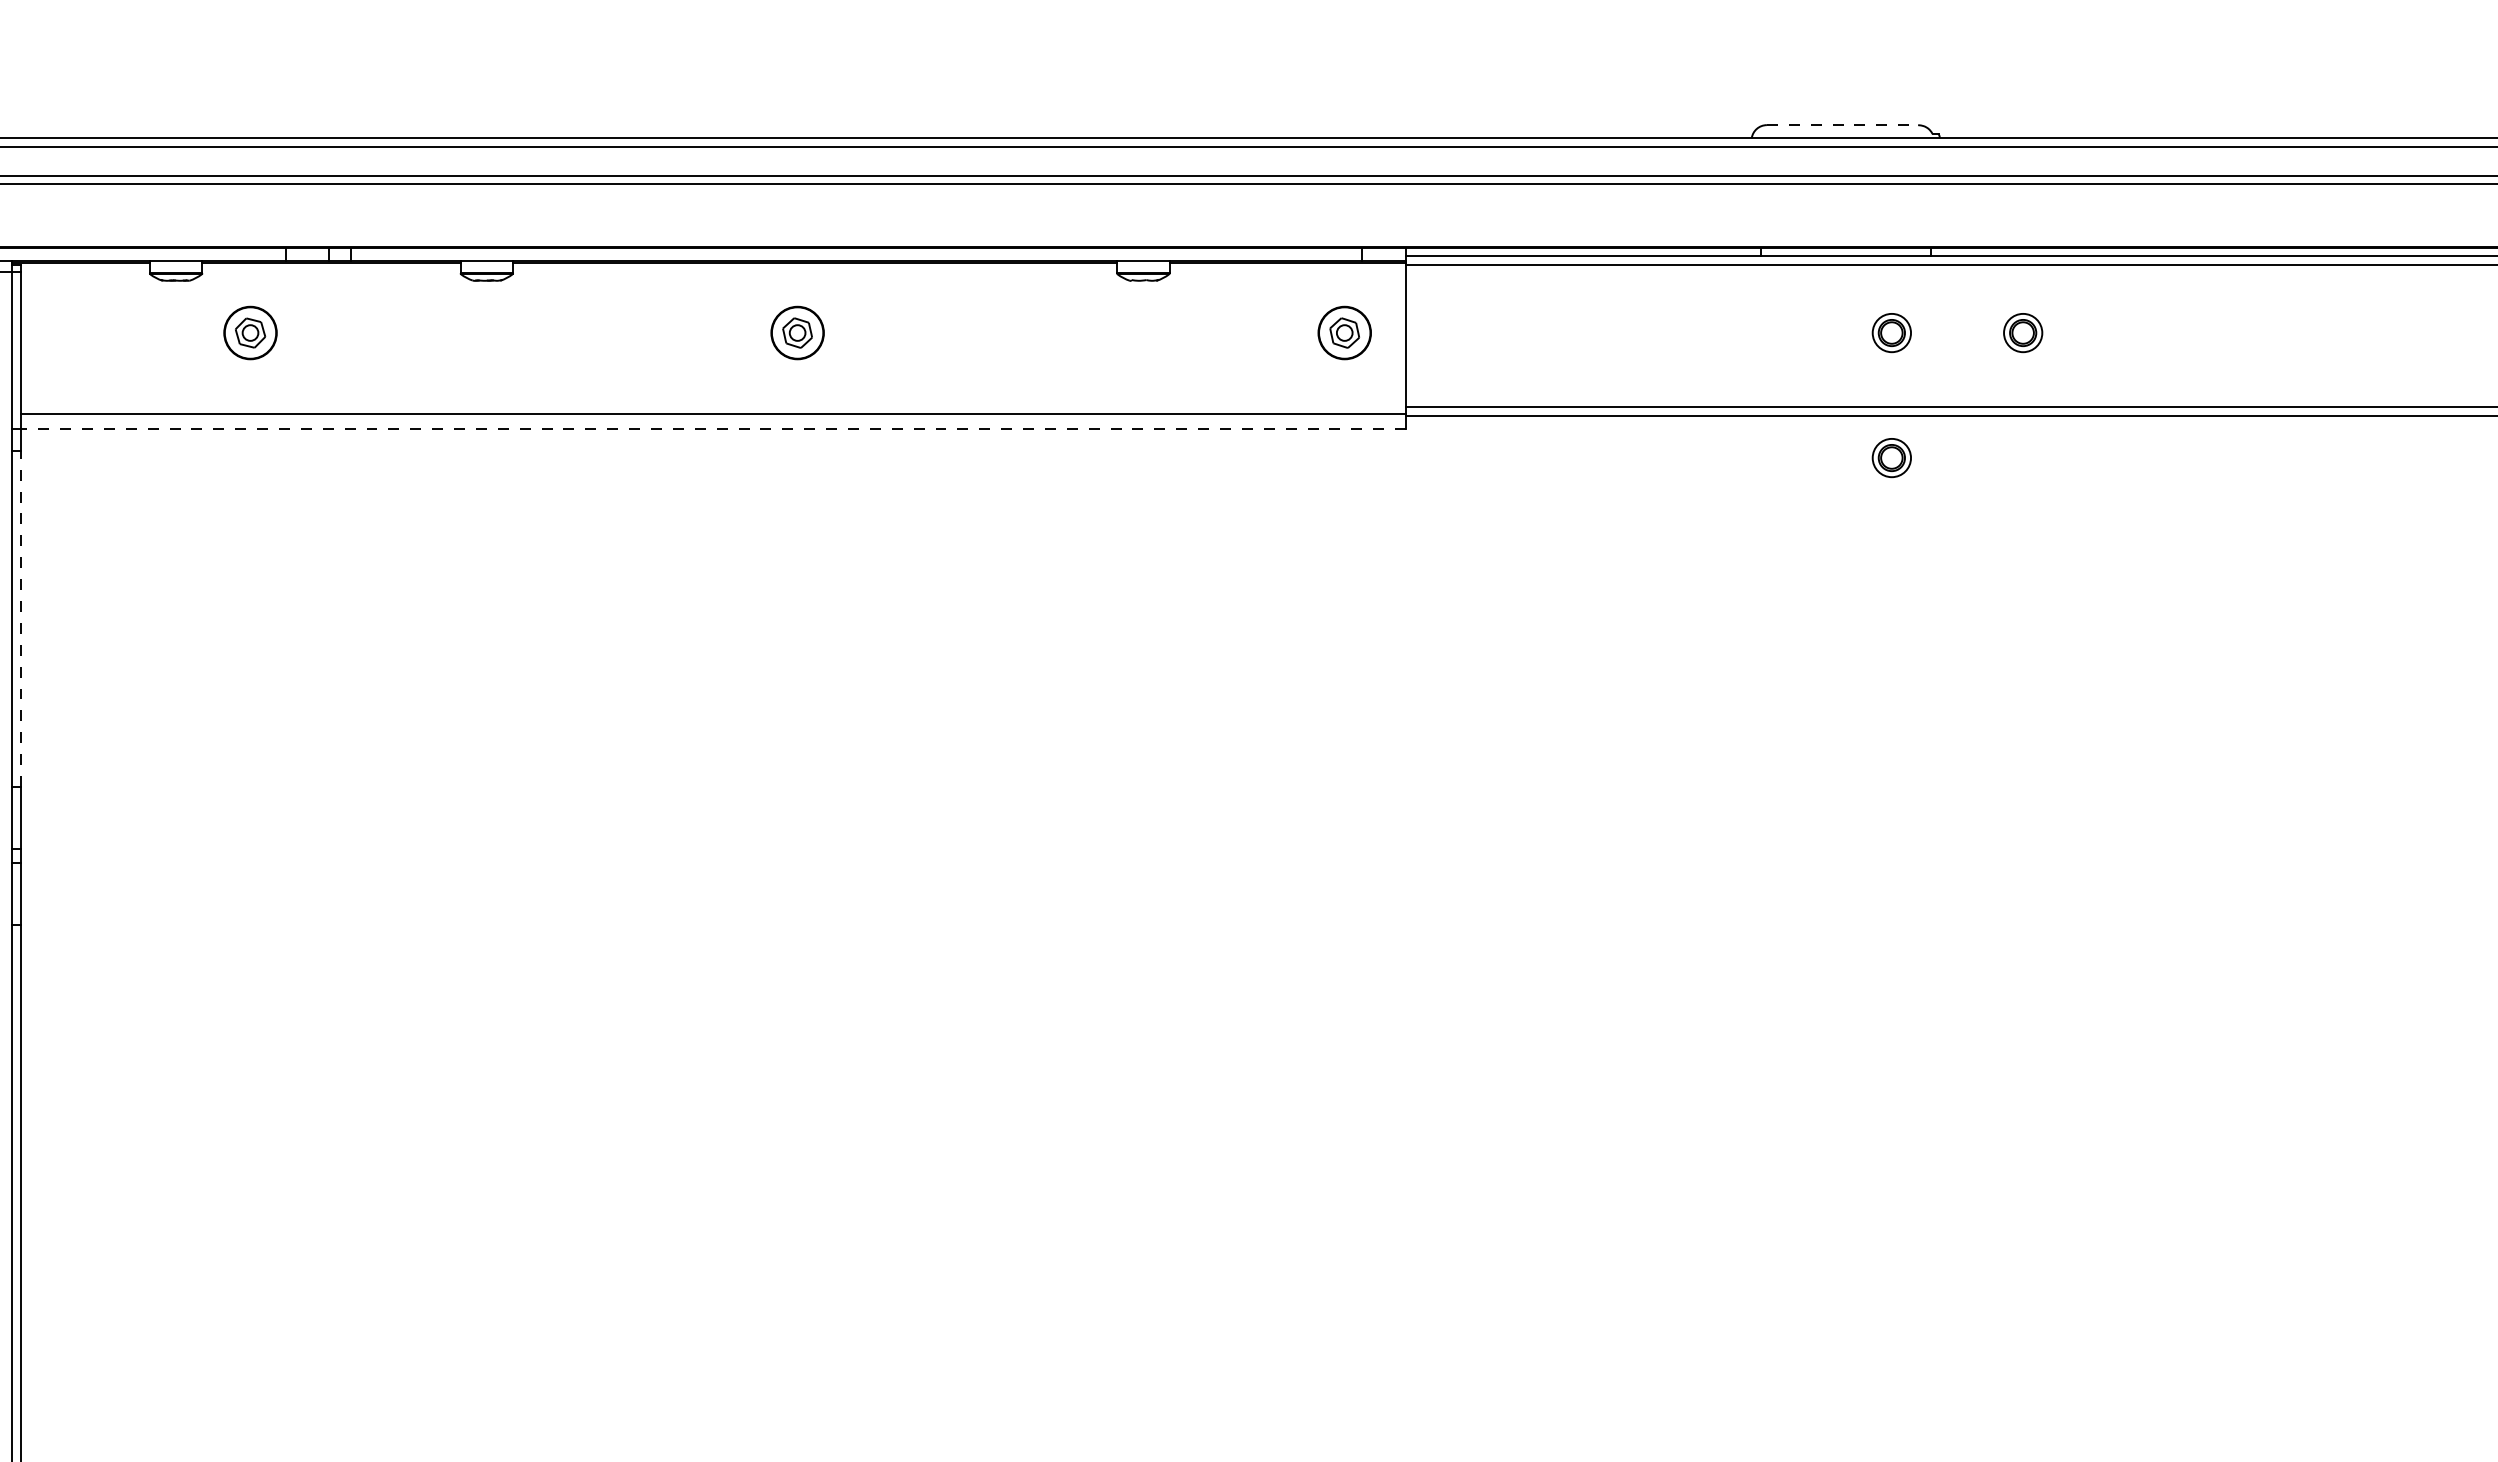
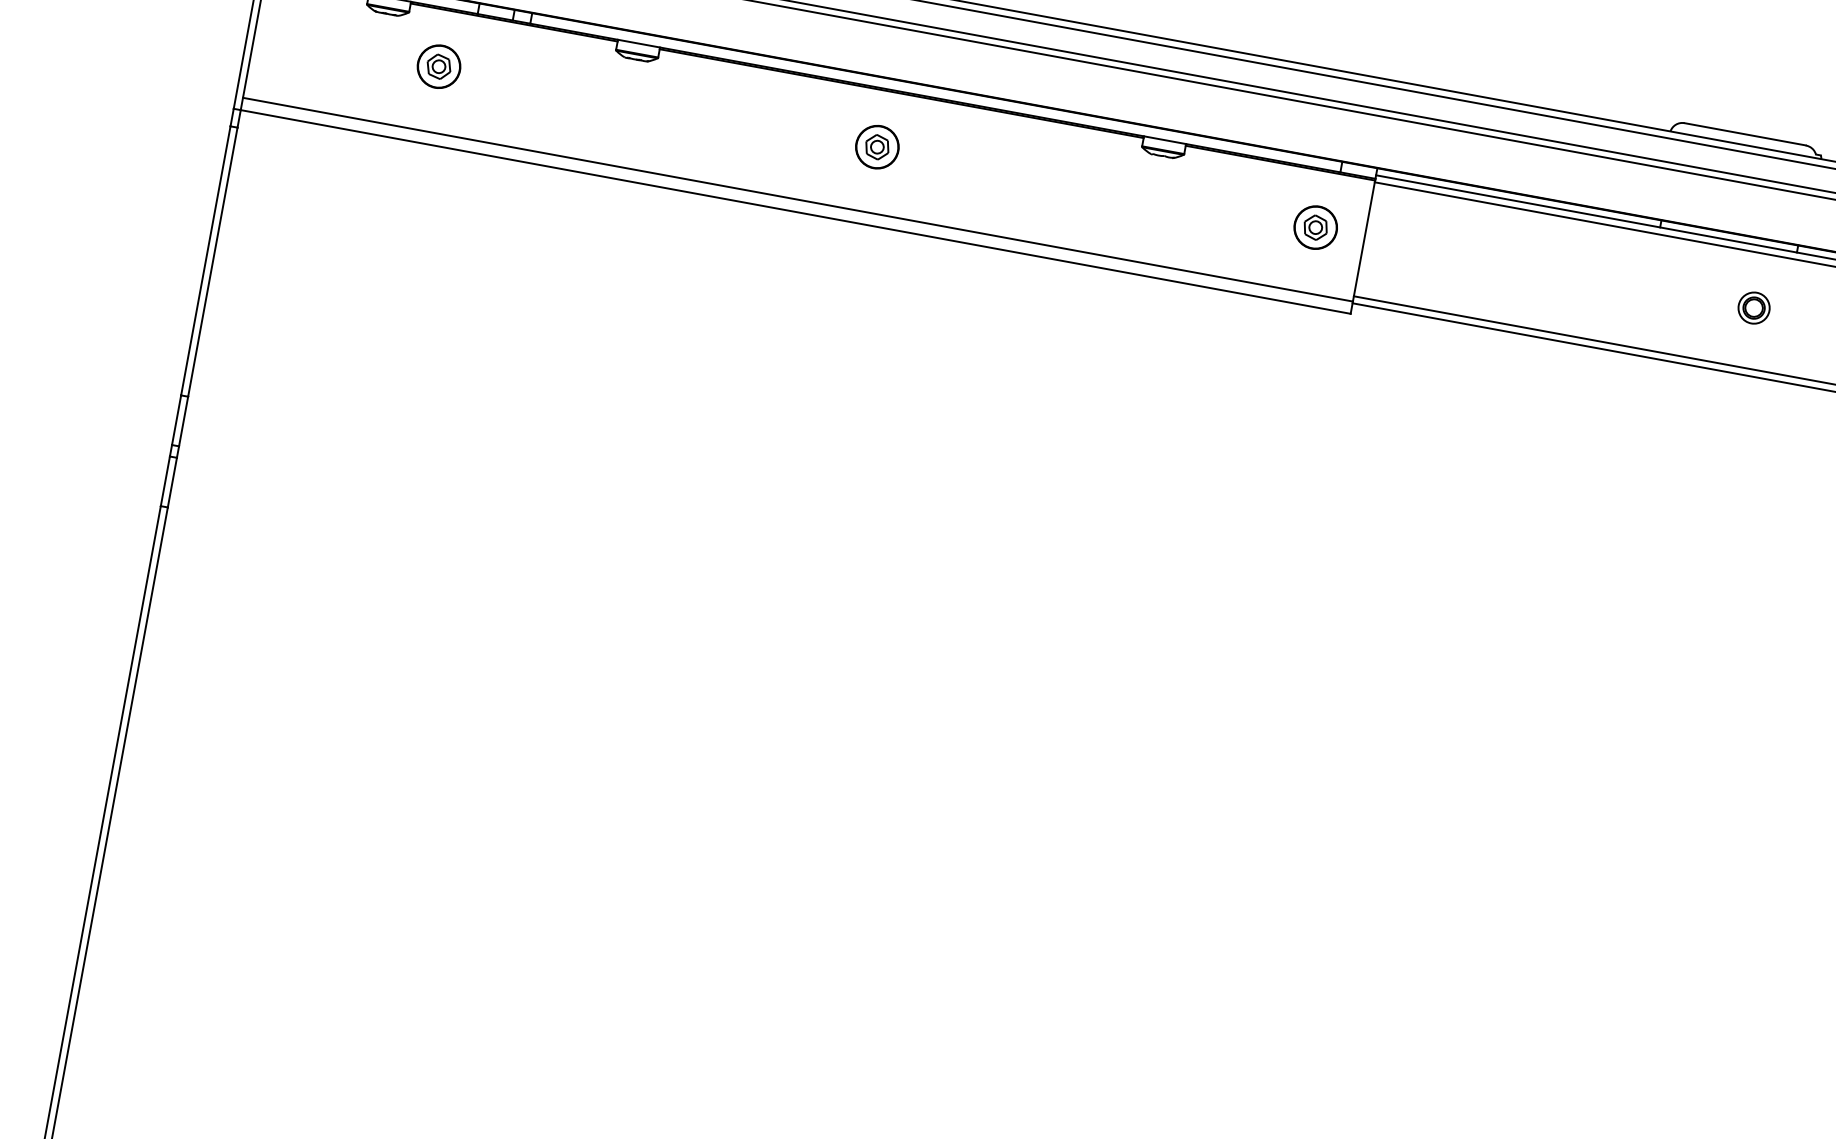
line: (1842, 125) -> (1745, 134), dashed -> solid
line: (713, 429) -> (795, 212), dashed -> solid
part: (1891, 458) -> (1735, 408), removed
line: (20, 619) -> (212, 262), dashed -> solid

